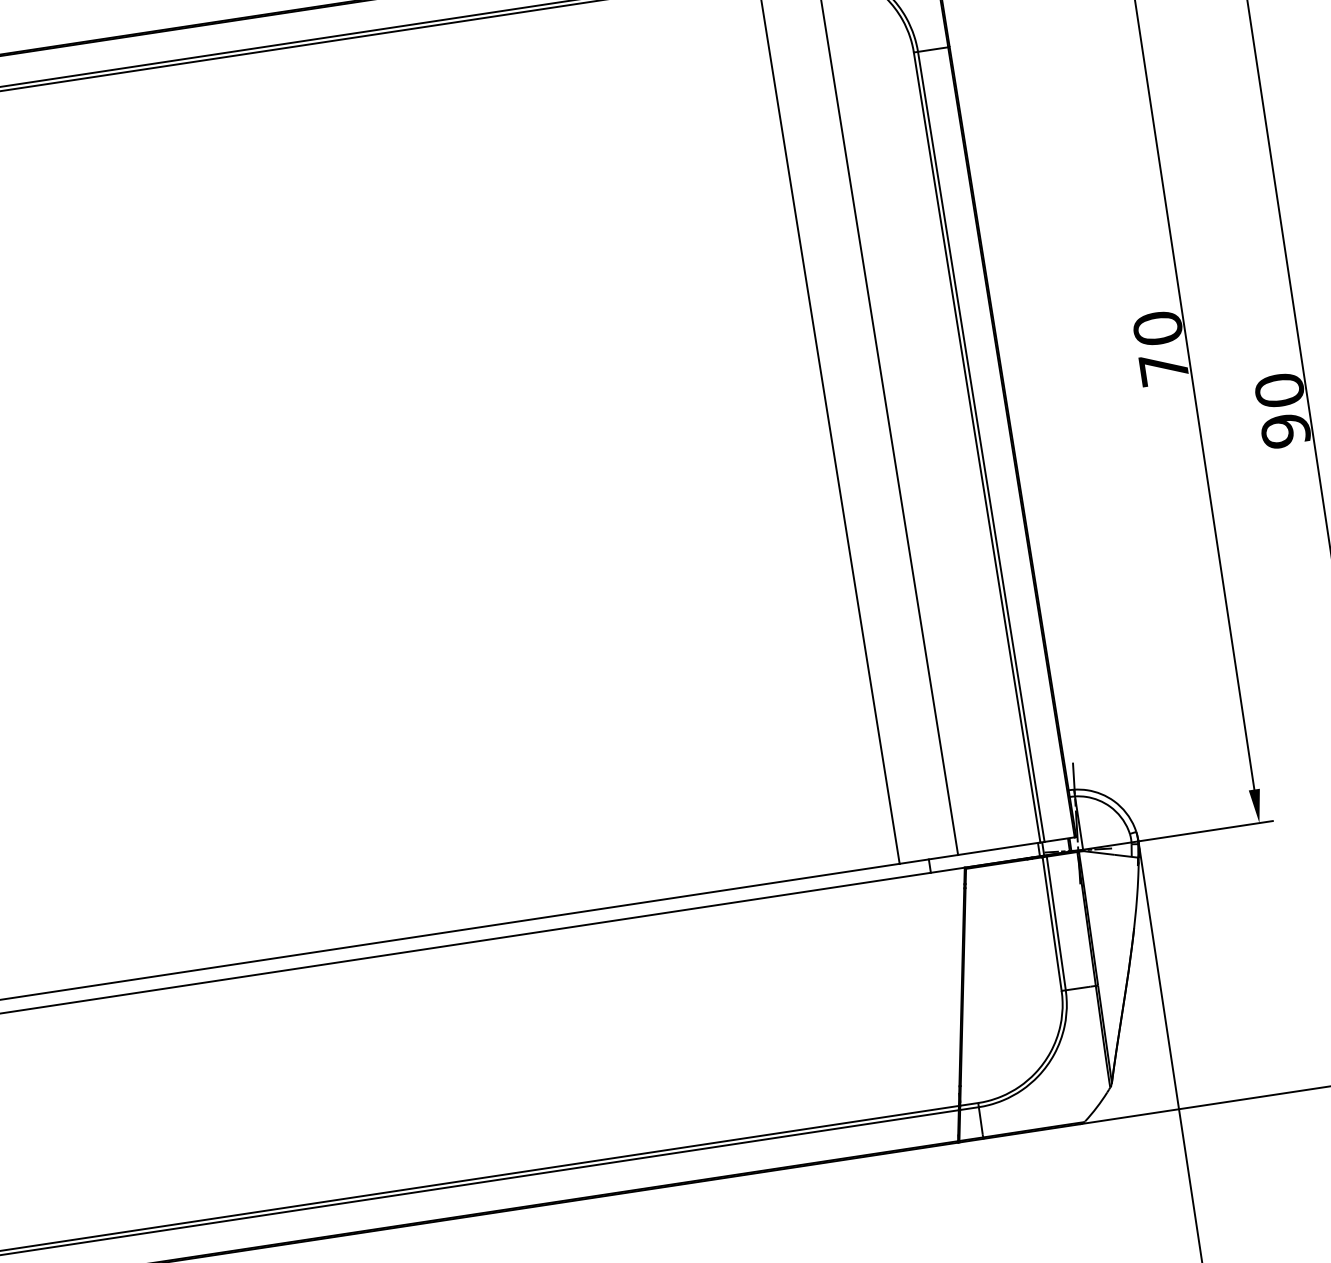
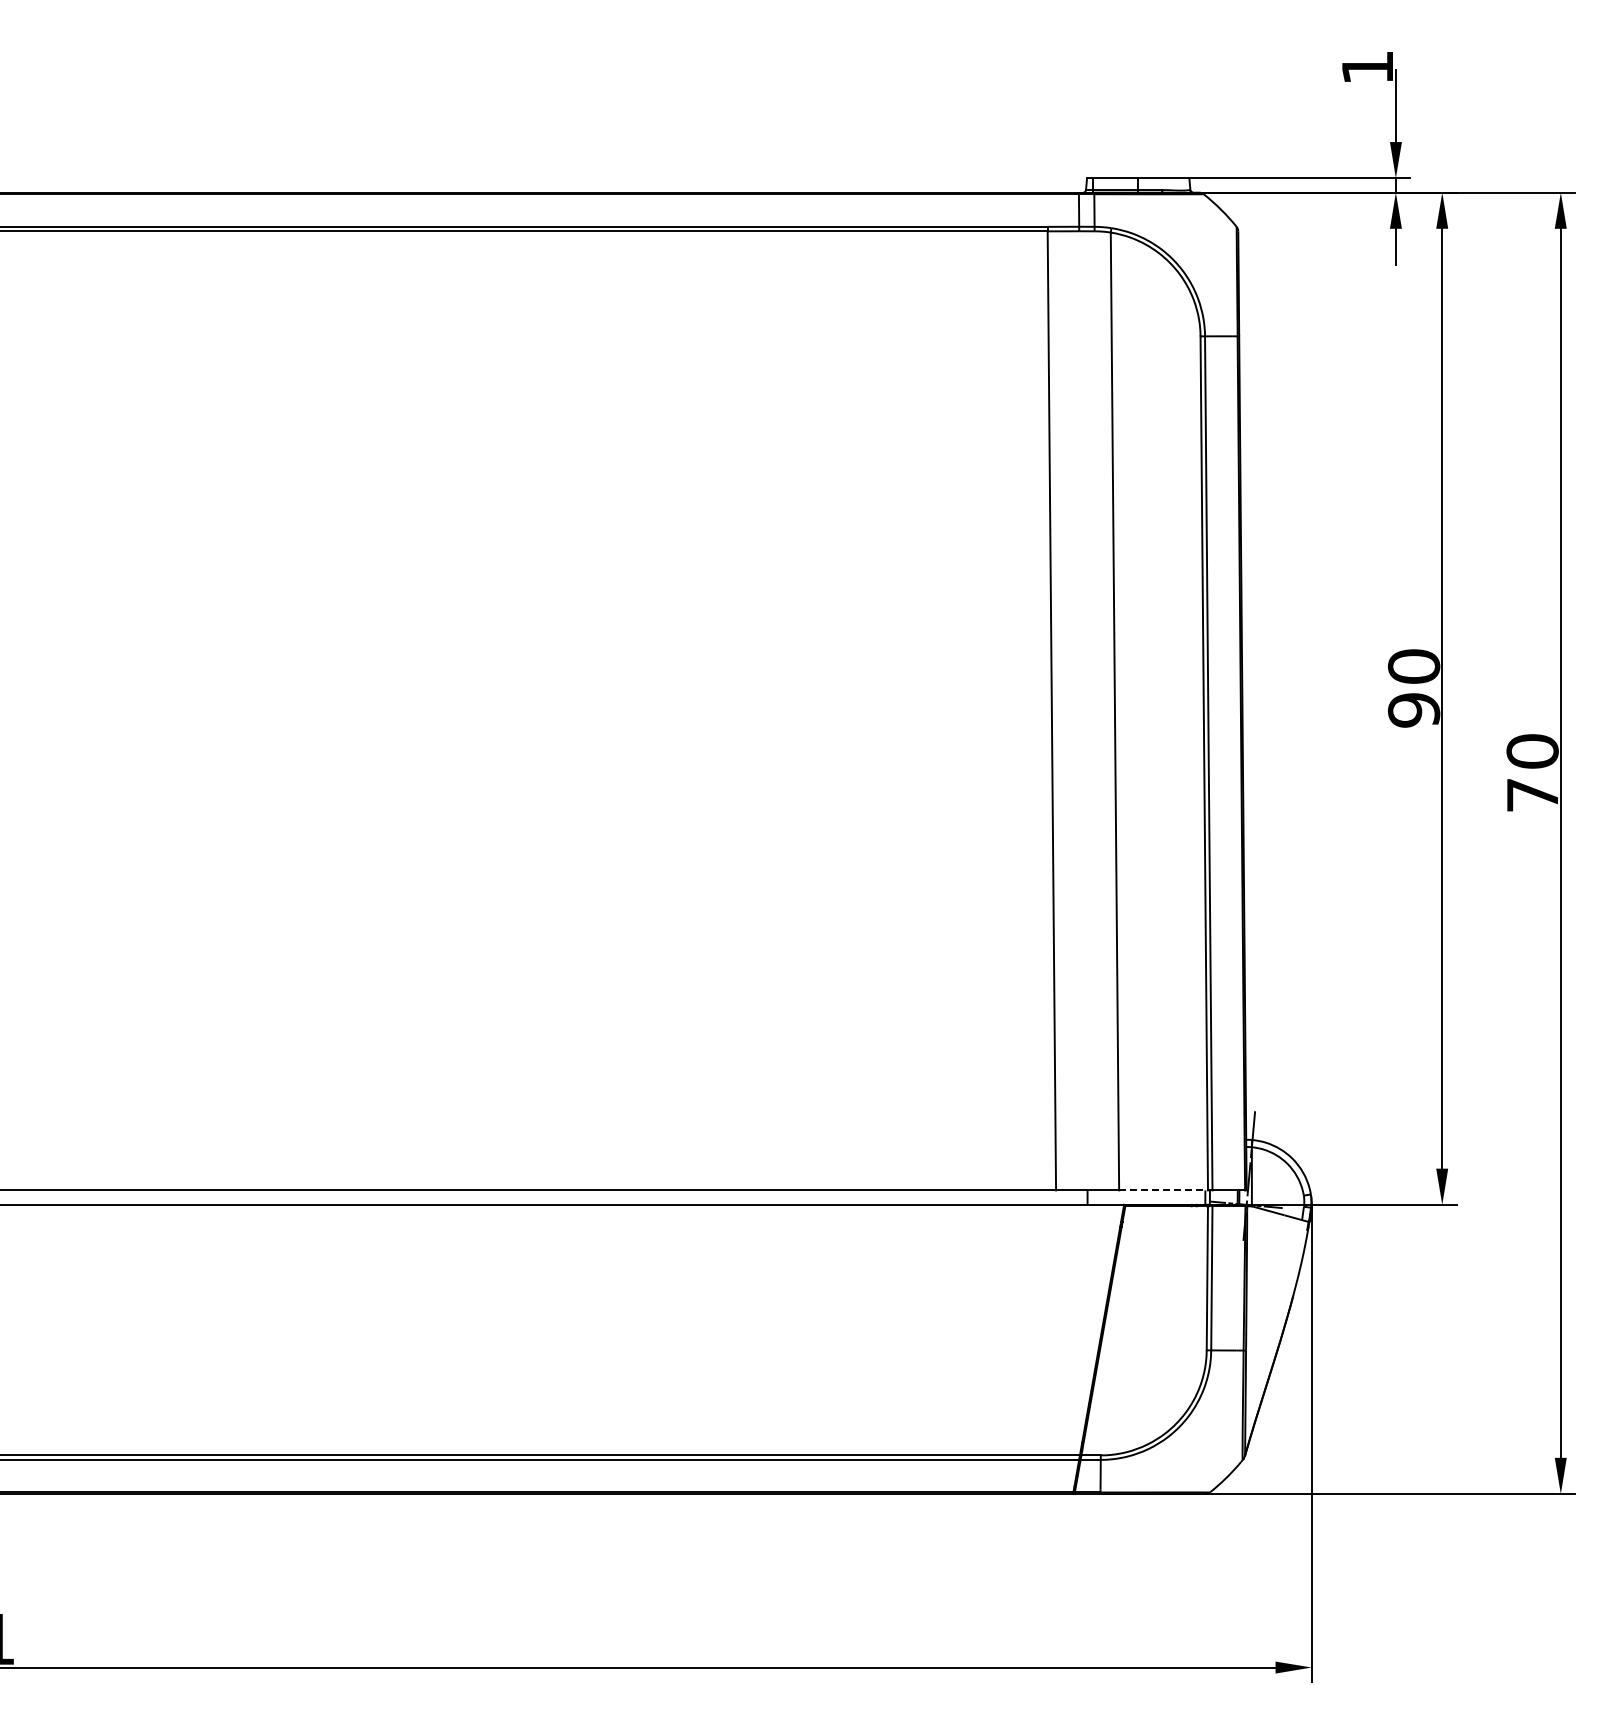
text: (1163, 369) -> (1413, 710), 70 -> 90
text: (1285, 431) -> (1532, 795), 90 -> 70
line: (1000, 848) -> (1164, 1190), solid -> dashed

